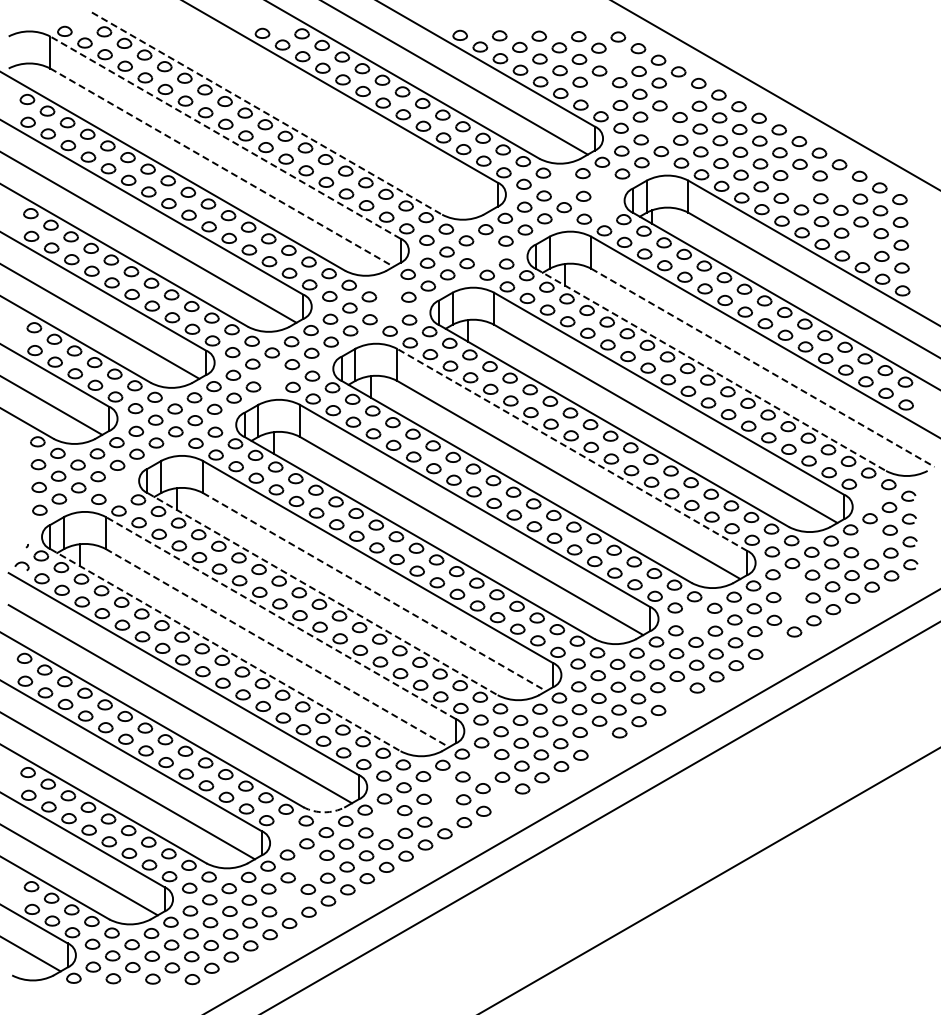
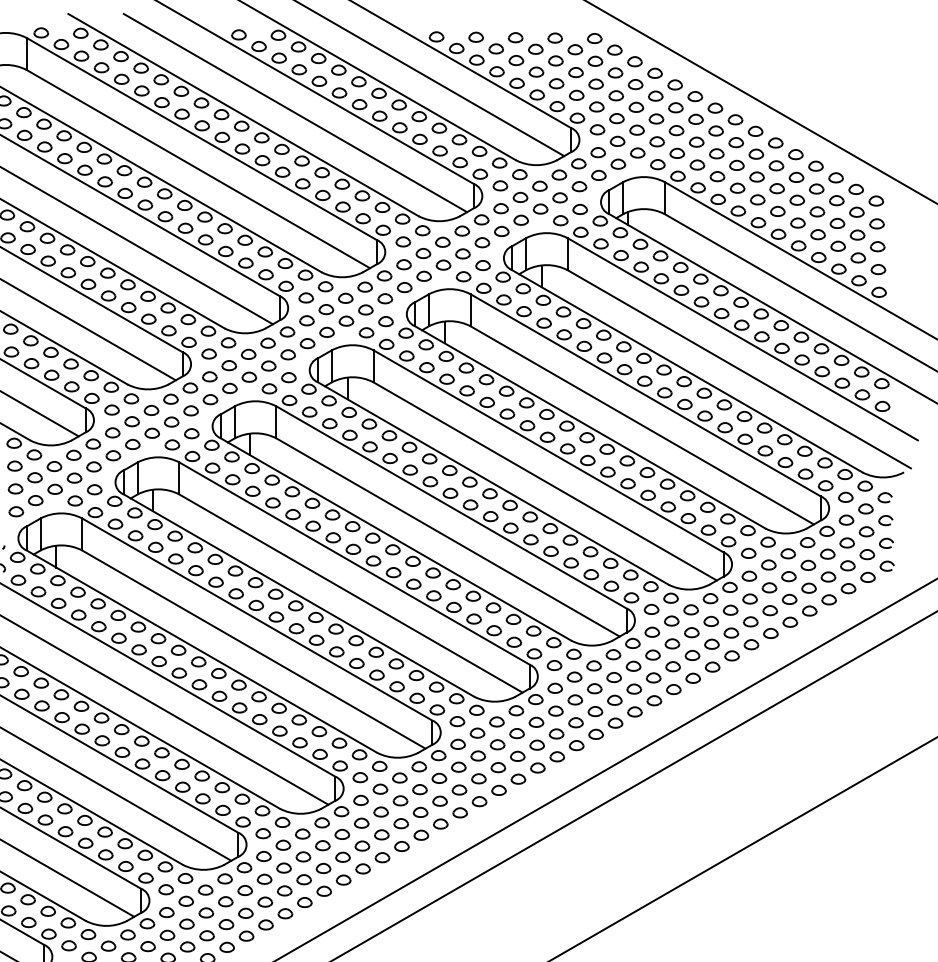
part: (618, 59) -> (594, 60), added
part: (600, 93) -> (576, 94), added
part: (679, 94) -> (655, 95), added
line: (318, 111) -> (294, 112), added
line: (267, 113) -> (243, 114), dashed -> solid
part: (660, 128) -> (636, 129), added
line: (225, 137) -> (201, 138), dashed -> solid
line: (222, 167) -> (198, 168), dashed -> solid
part: (563, 184) -> (539, 185), added
part: (602, 184) -> (578, 185), added
part: (800, 186) -> (776, 187), added
part: (840, 187) -> (816, 188), added
part: (603, 207) -> (579, 208), added
part: (861, 244) -> (837, 245), added
part: (486, 251) -> (462, 252), added
part: (388, 285) -> (364, 286), added
part: (389, 308) -> (365, 309), added
line: (763, 368) -> (739, 369), dashed -> solid
line: (711, 370) -> (687, 371), dashed -> solid
part: (272, 375) -> (248, 376), added
line: (571, 449) -> (547, 450), dashed -> solid
part: (117, 487) -> (93, 488), added
part: (869, 495) -> (845, 496), added
part: (870, 541) -> (846, 542), added
part: (792, 585) -> (768, 586), added
line: (374, 592) -> (350, 593), dashed -> solid
line: (322, 594) -> (298, 595), dashed -> solid
part: (793, 608) -> (769, 609), added
line: (280, 617) -> (256, 618), dashed -> solid
part: (695, 619) -> (671, 620), added
part: (774, 642) -> (750, 643), added
line: (277, 648) -> (253, 649), dashed -> solid
line: (225, 650) -> (201, 651), dashed -> solid
part: (677, 698) -> (653, 699), added
part: (600, 743) -> (576, 744), added
part: (482, 765) -> (458, 766), added
part: (443, 787) -> (419, 788), added
part: (502, 799) -> (478, 800), added
part: (443, 810) -> (419, 811), added
arc: (324, 812) -> (300, 813), dashed -> solid
part: (385, 821) -> (361, 822), added
part: (286, 831) -> (262, 832), added
part: (307, 866) -> (283, 867), added
part: (288, 900) -> (264, 901), added

